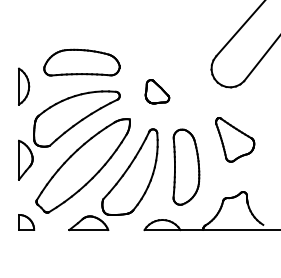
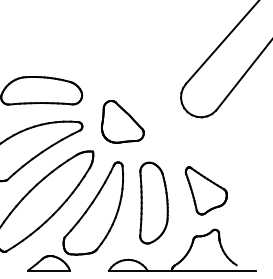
part: (157, 91) -> (122, 121), size x1.67
part: (235, 139) -> (206, 190), moved

